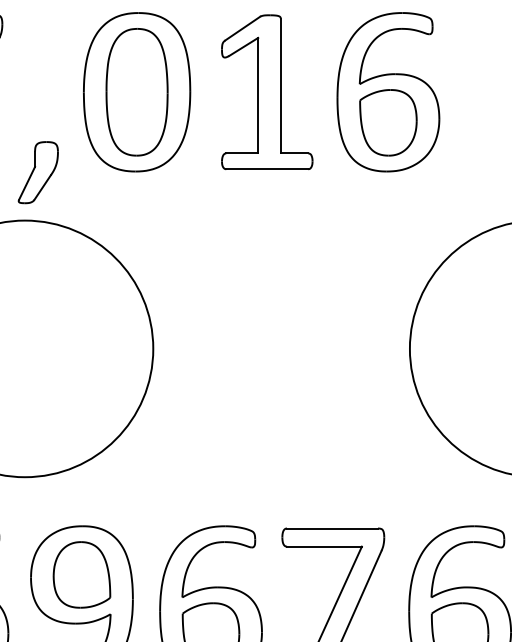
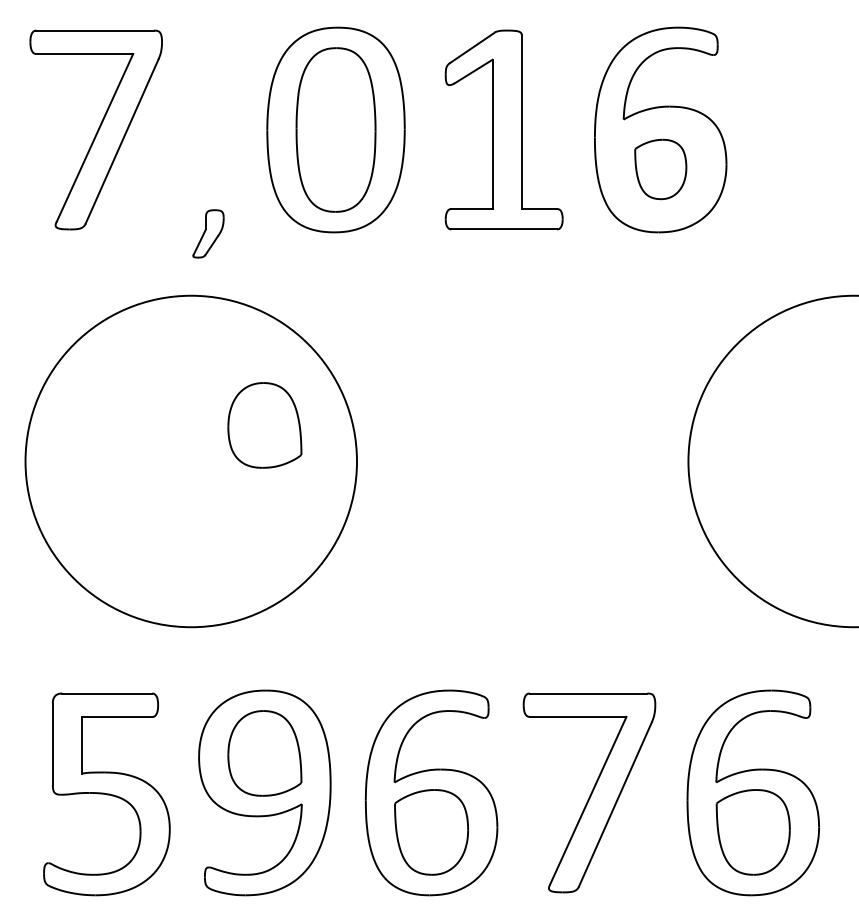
part: (388, 122) -> (660, 169), size x0.7
part: (38, 172) -> (208, 233), size x0.6
part: (81, 321) -> (264, 425), added

